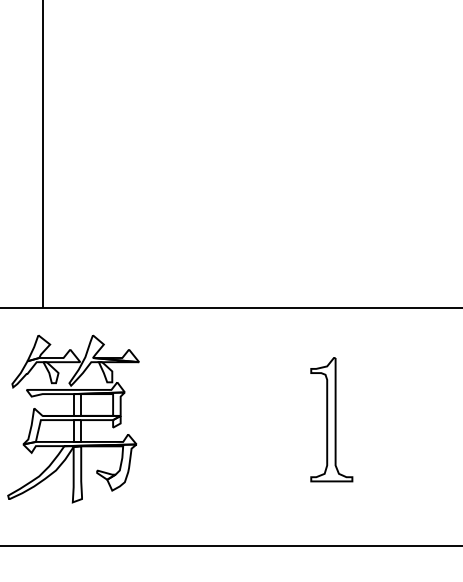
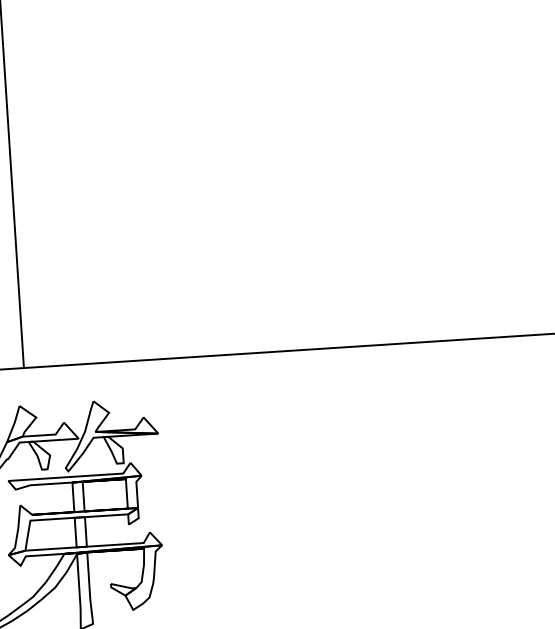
part: (331, 419) -> (423, 494), removed

